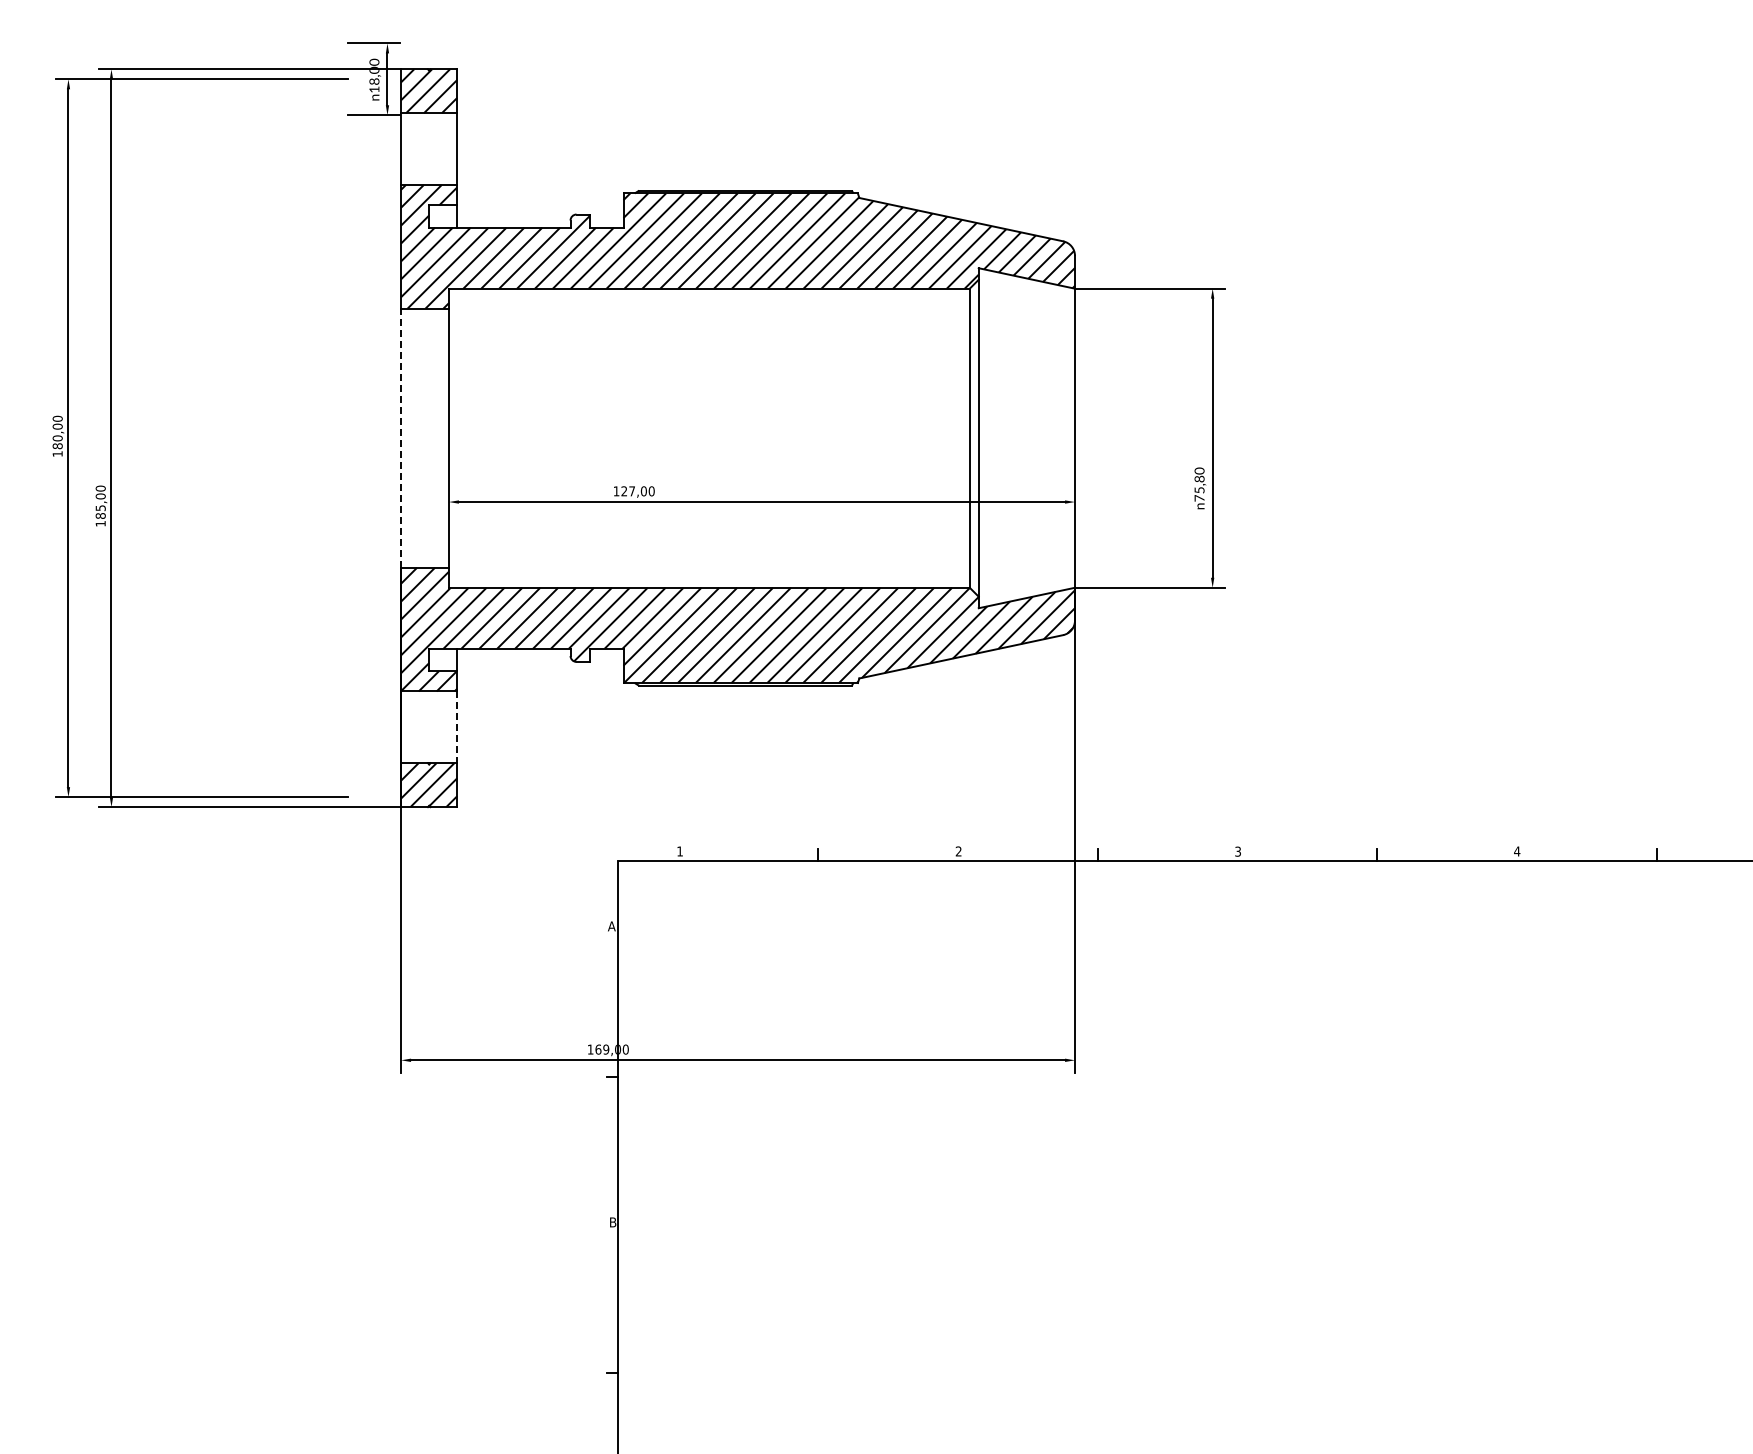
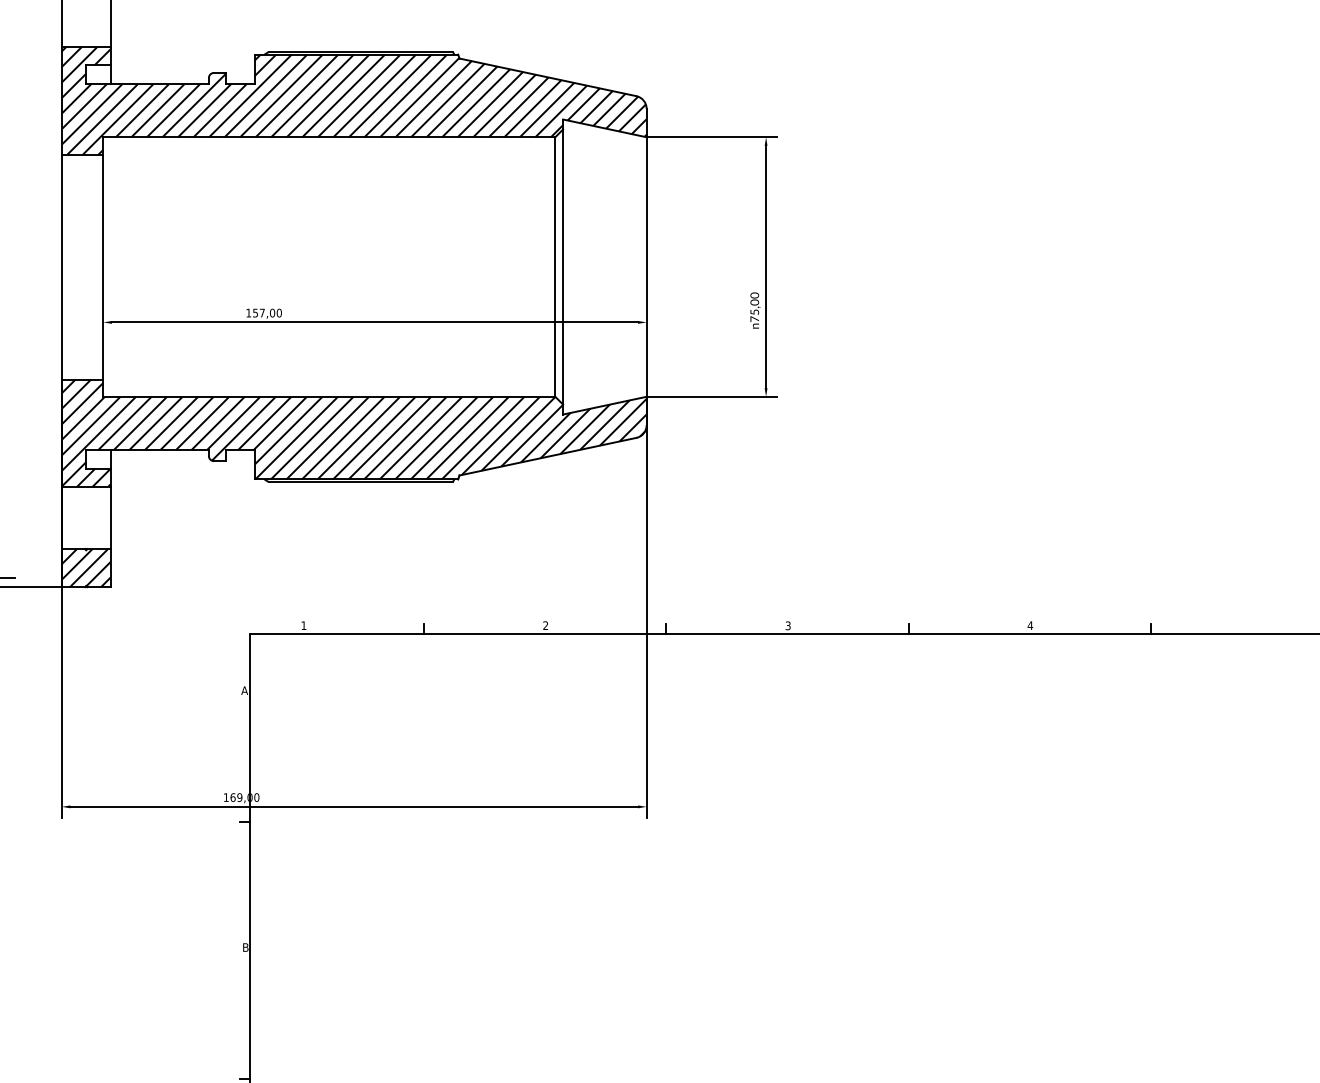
line: (401, 438) -> (62, 267), dashed -> solid
text: (1199, 478) -> (754, 301), 75,80 -> 75,00
text: (624, 491) -> (255, 313), 127,00 -> 157,00
line: (457, 727) -> (110, 518), dashed -> solid

